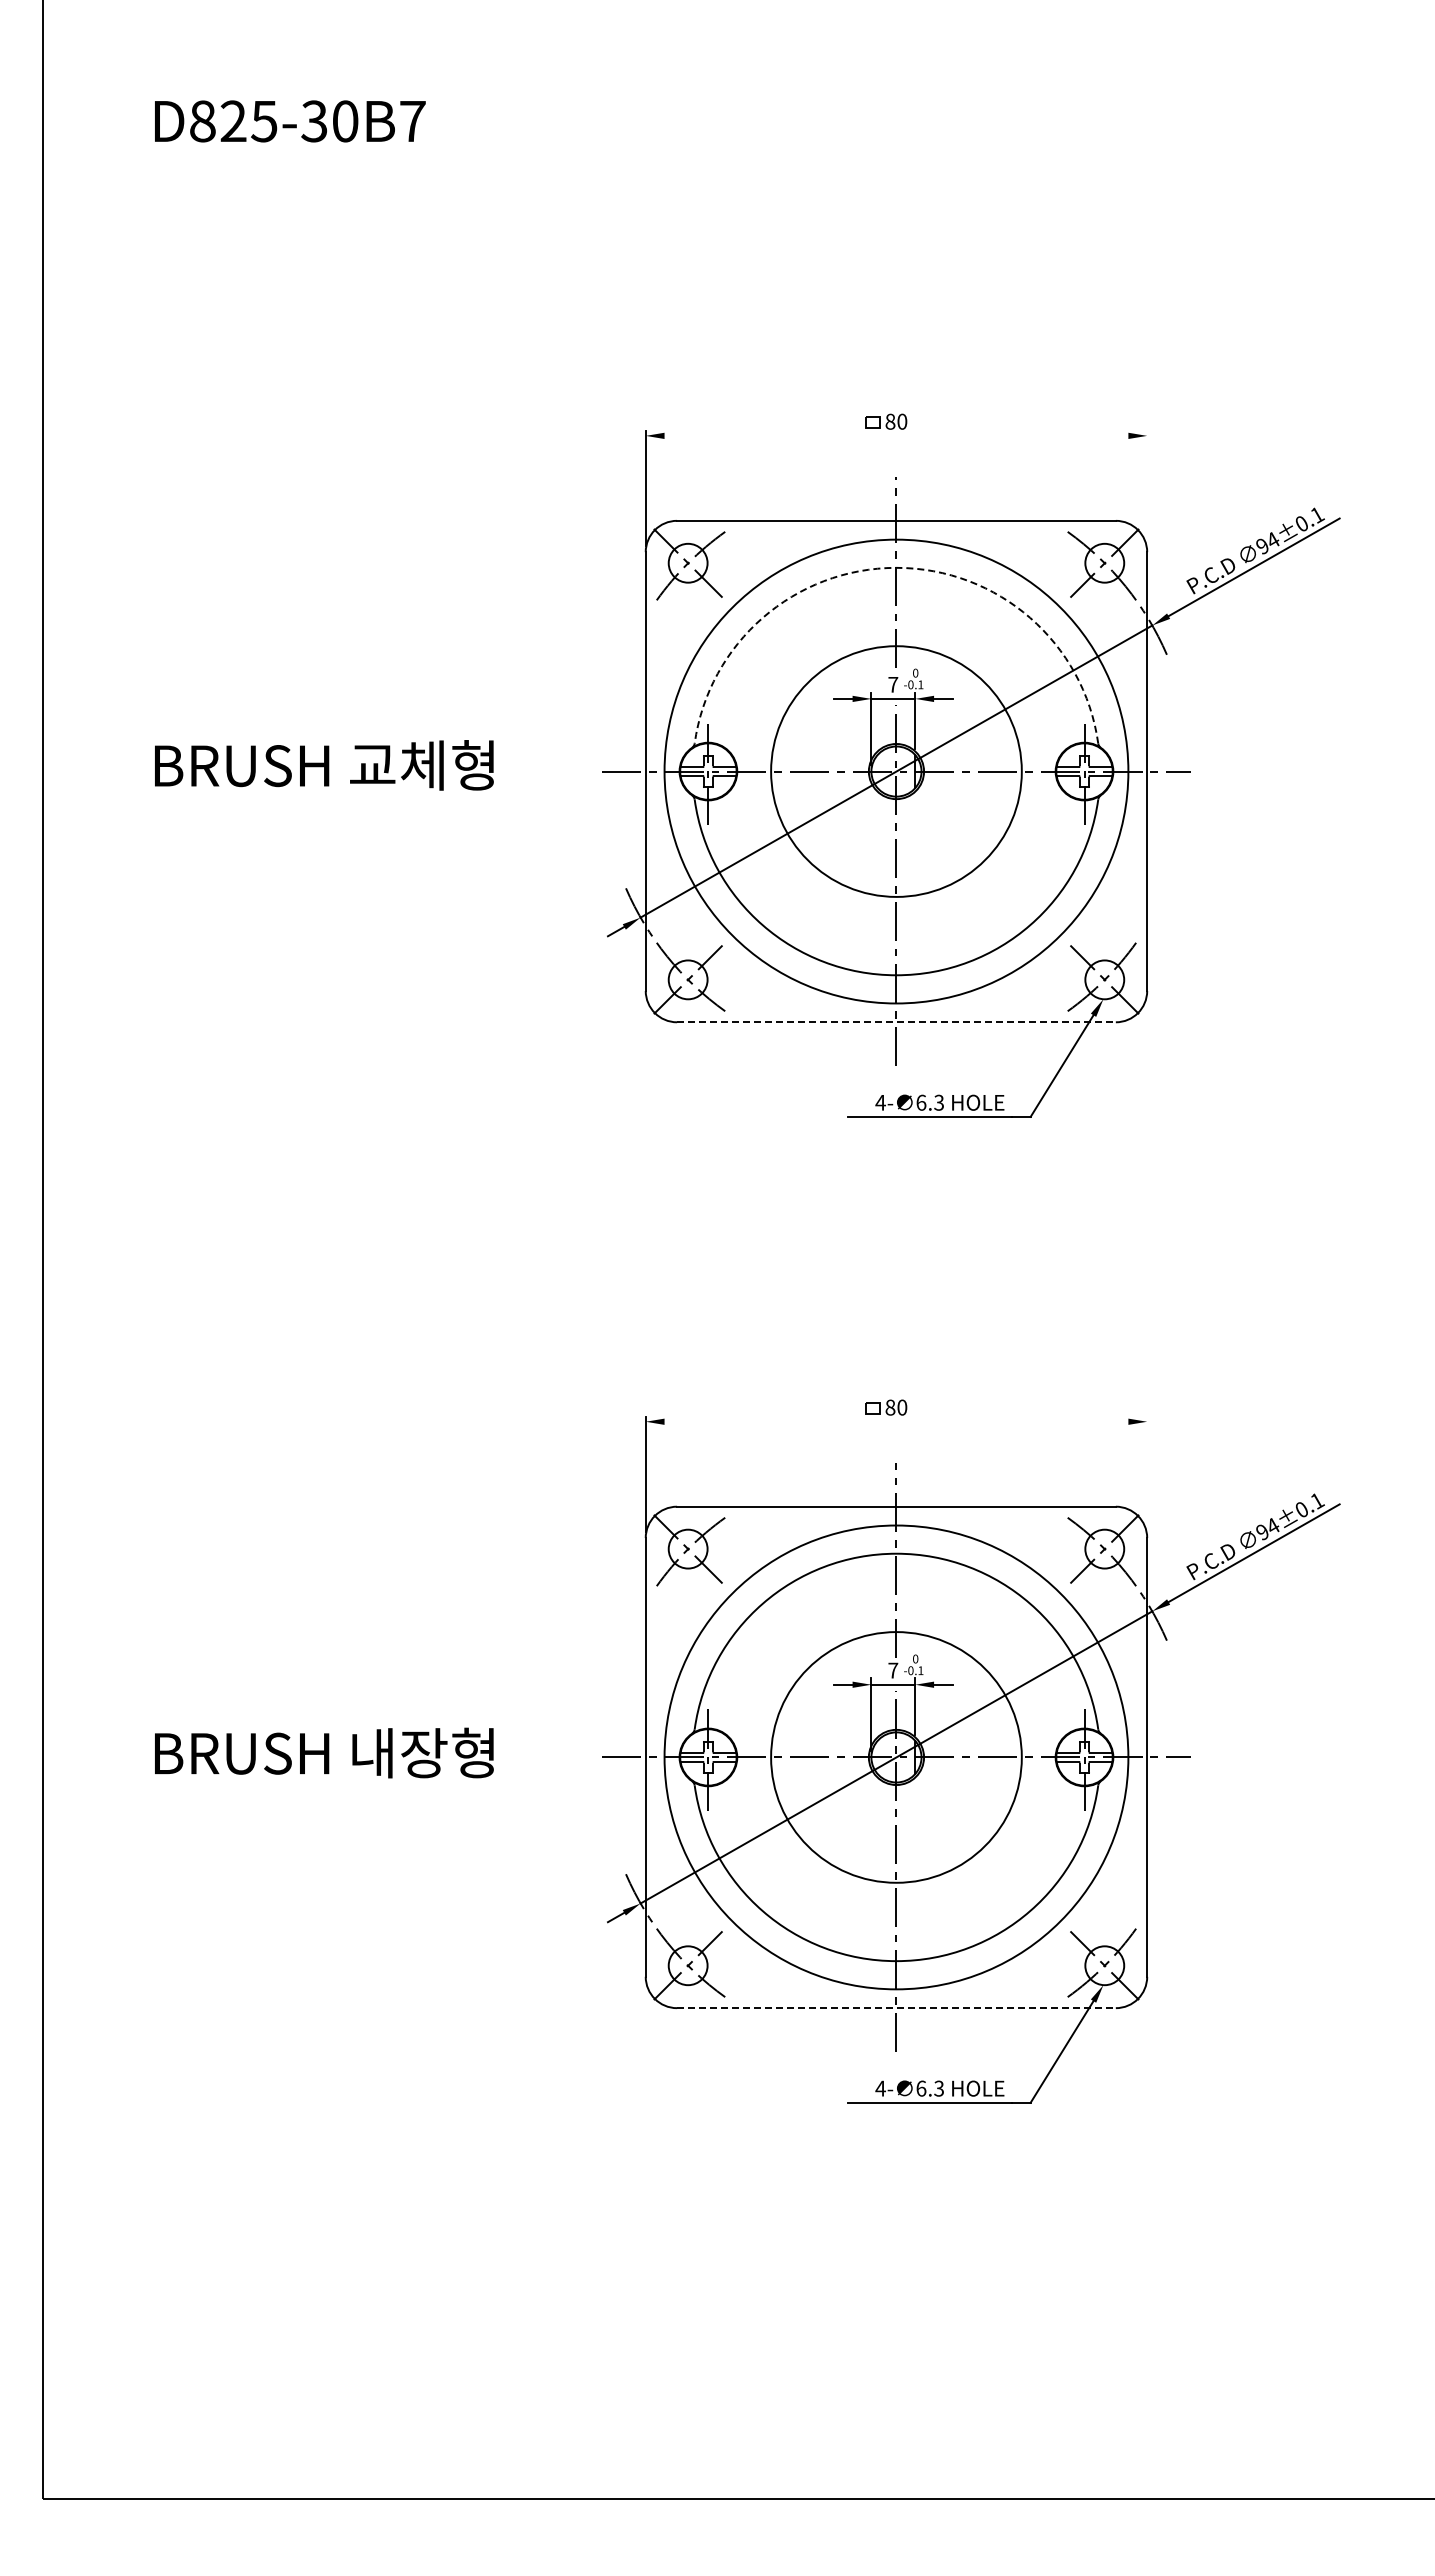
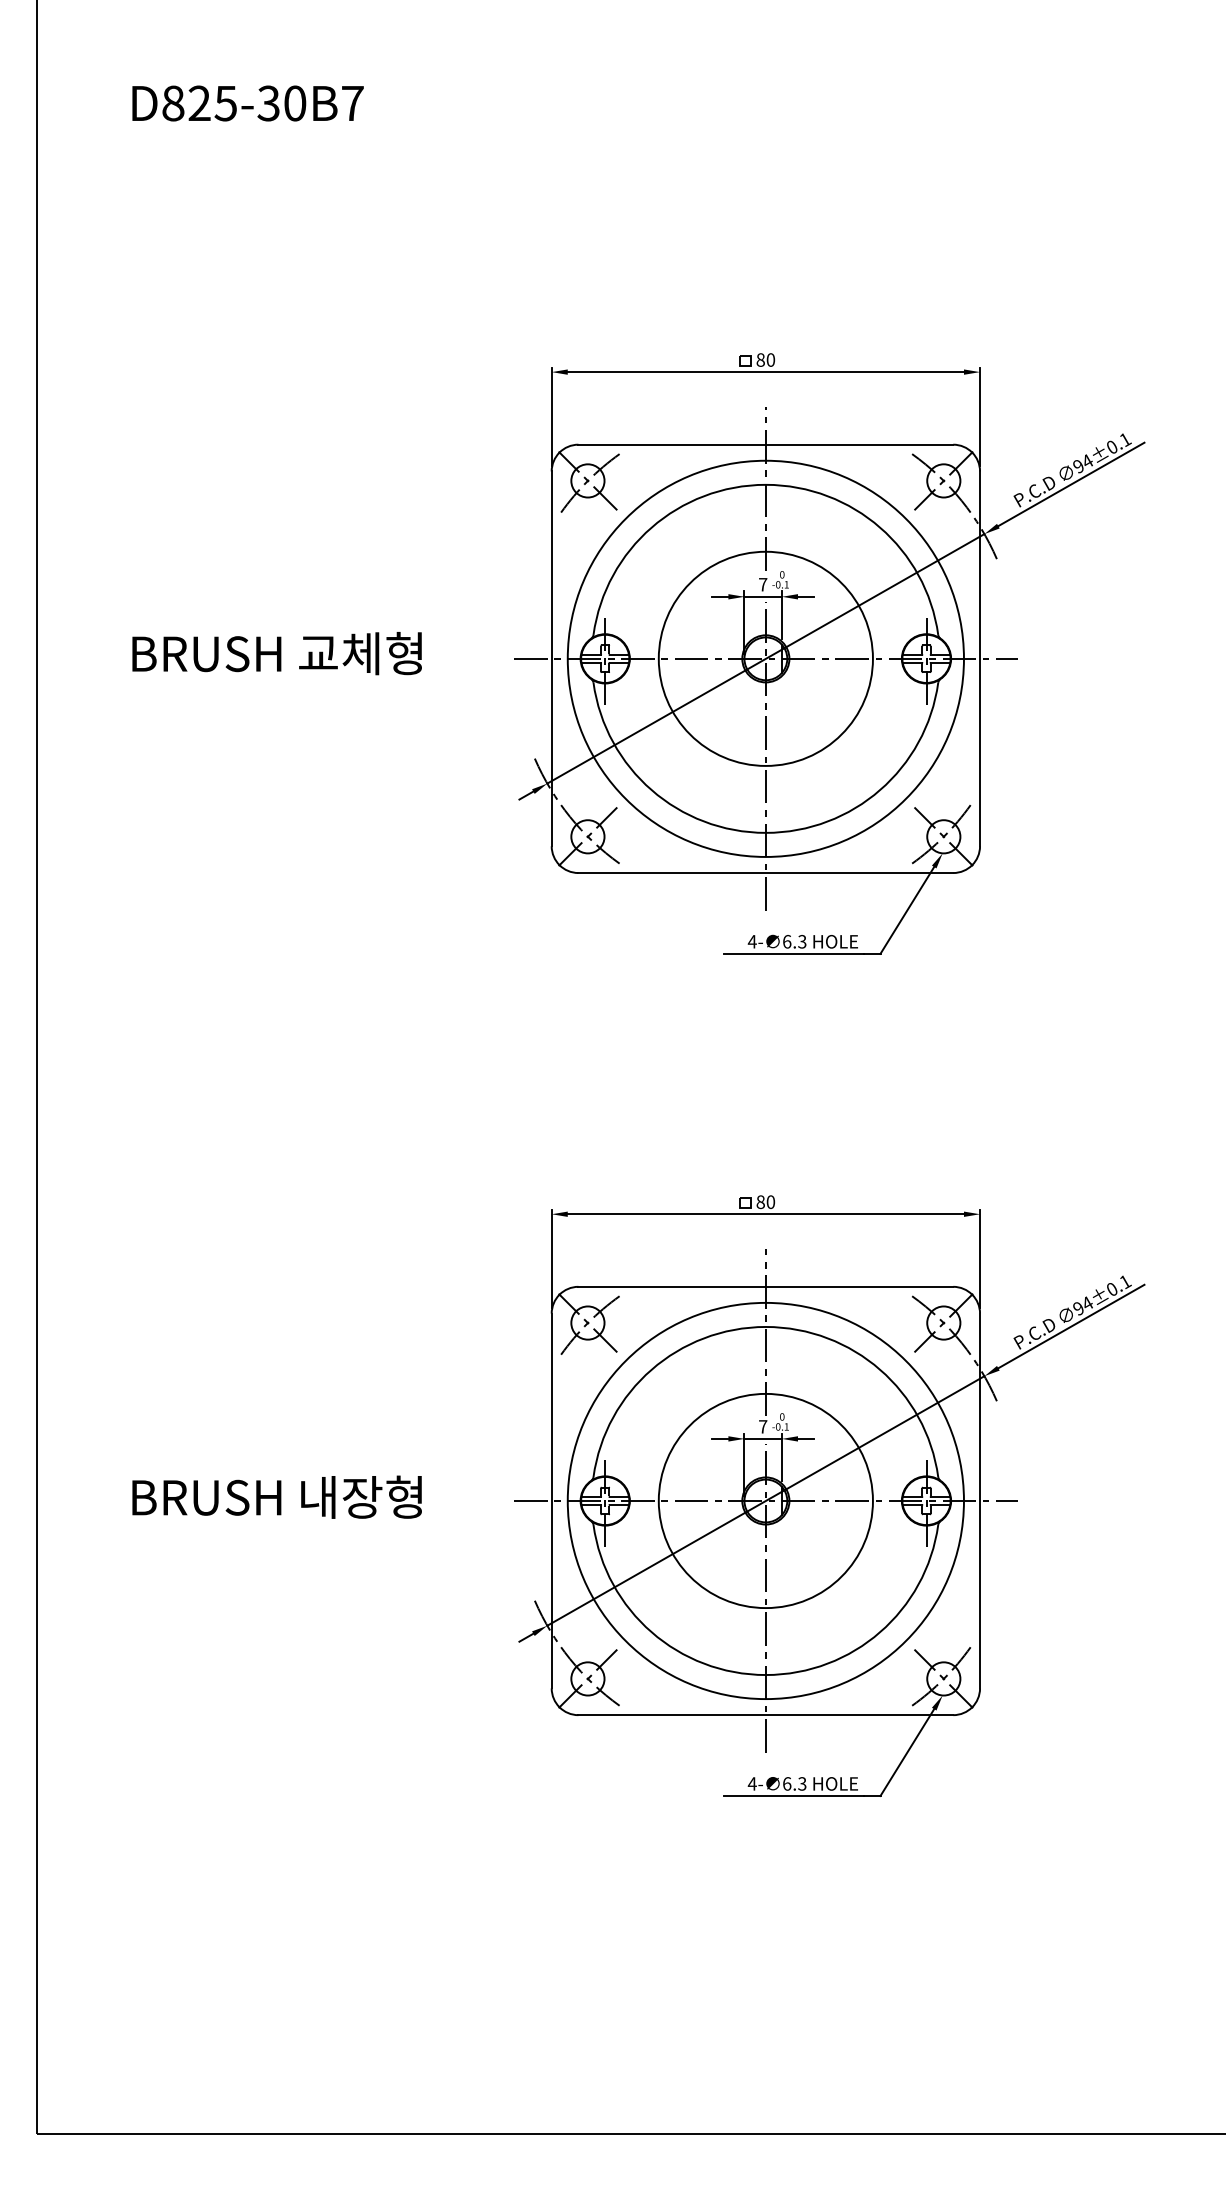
line: (896, 435) -> (765, 371), added
line: (1147, 487) -> (980, 416), added
arc: (896, 567) -> (765, 484), dashed -> solid
line: (896, 1022) -> (765, 873), dashed -> solid
line: (896, 1421) -> (765, 1214), added
line: (1147, 1473) -> (980, 1258), added
line: (896, 2008) -> (765, 1715), dashed -> solid

